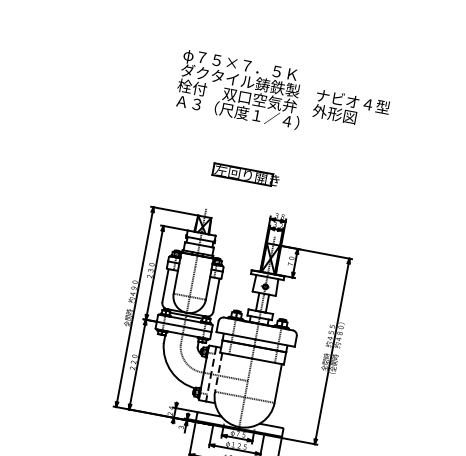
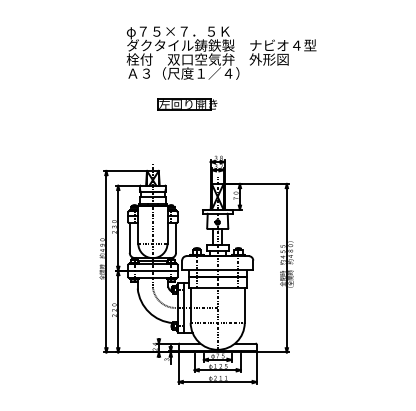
text: (283, 96) -> (221, 52), moved
part: (246, 175) -> (187, 104), moved
line: (218, 372) -> (190, 305), dashed -> solid
line: (211, 374) -> (184, 308), dashed -> solid

